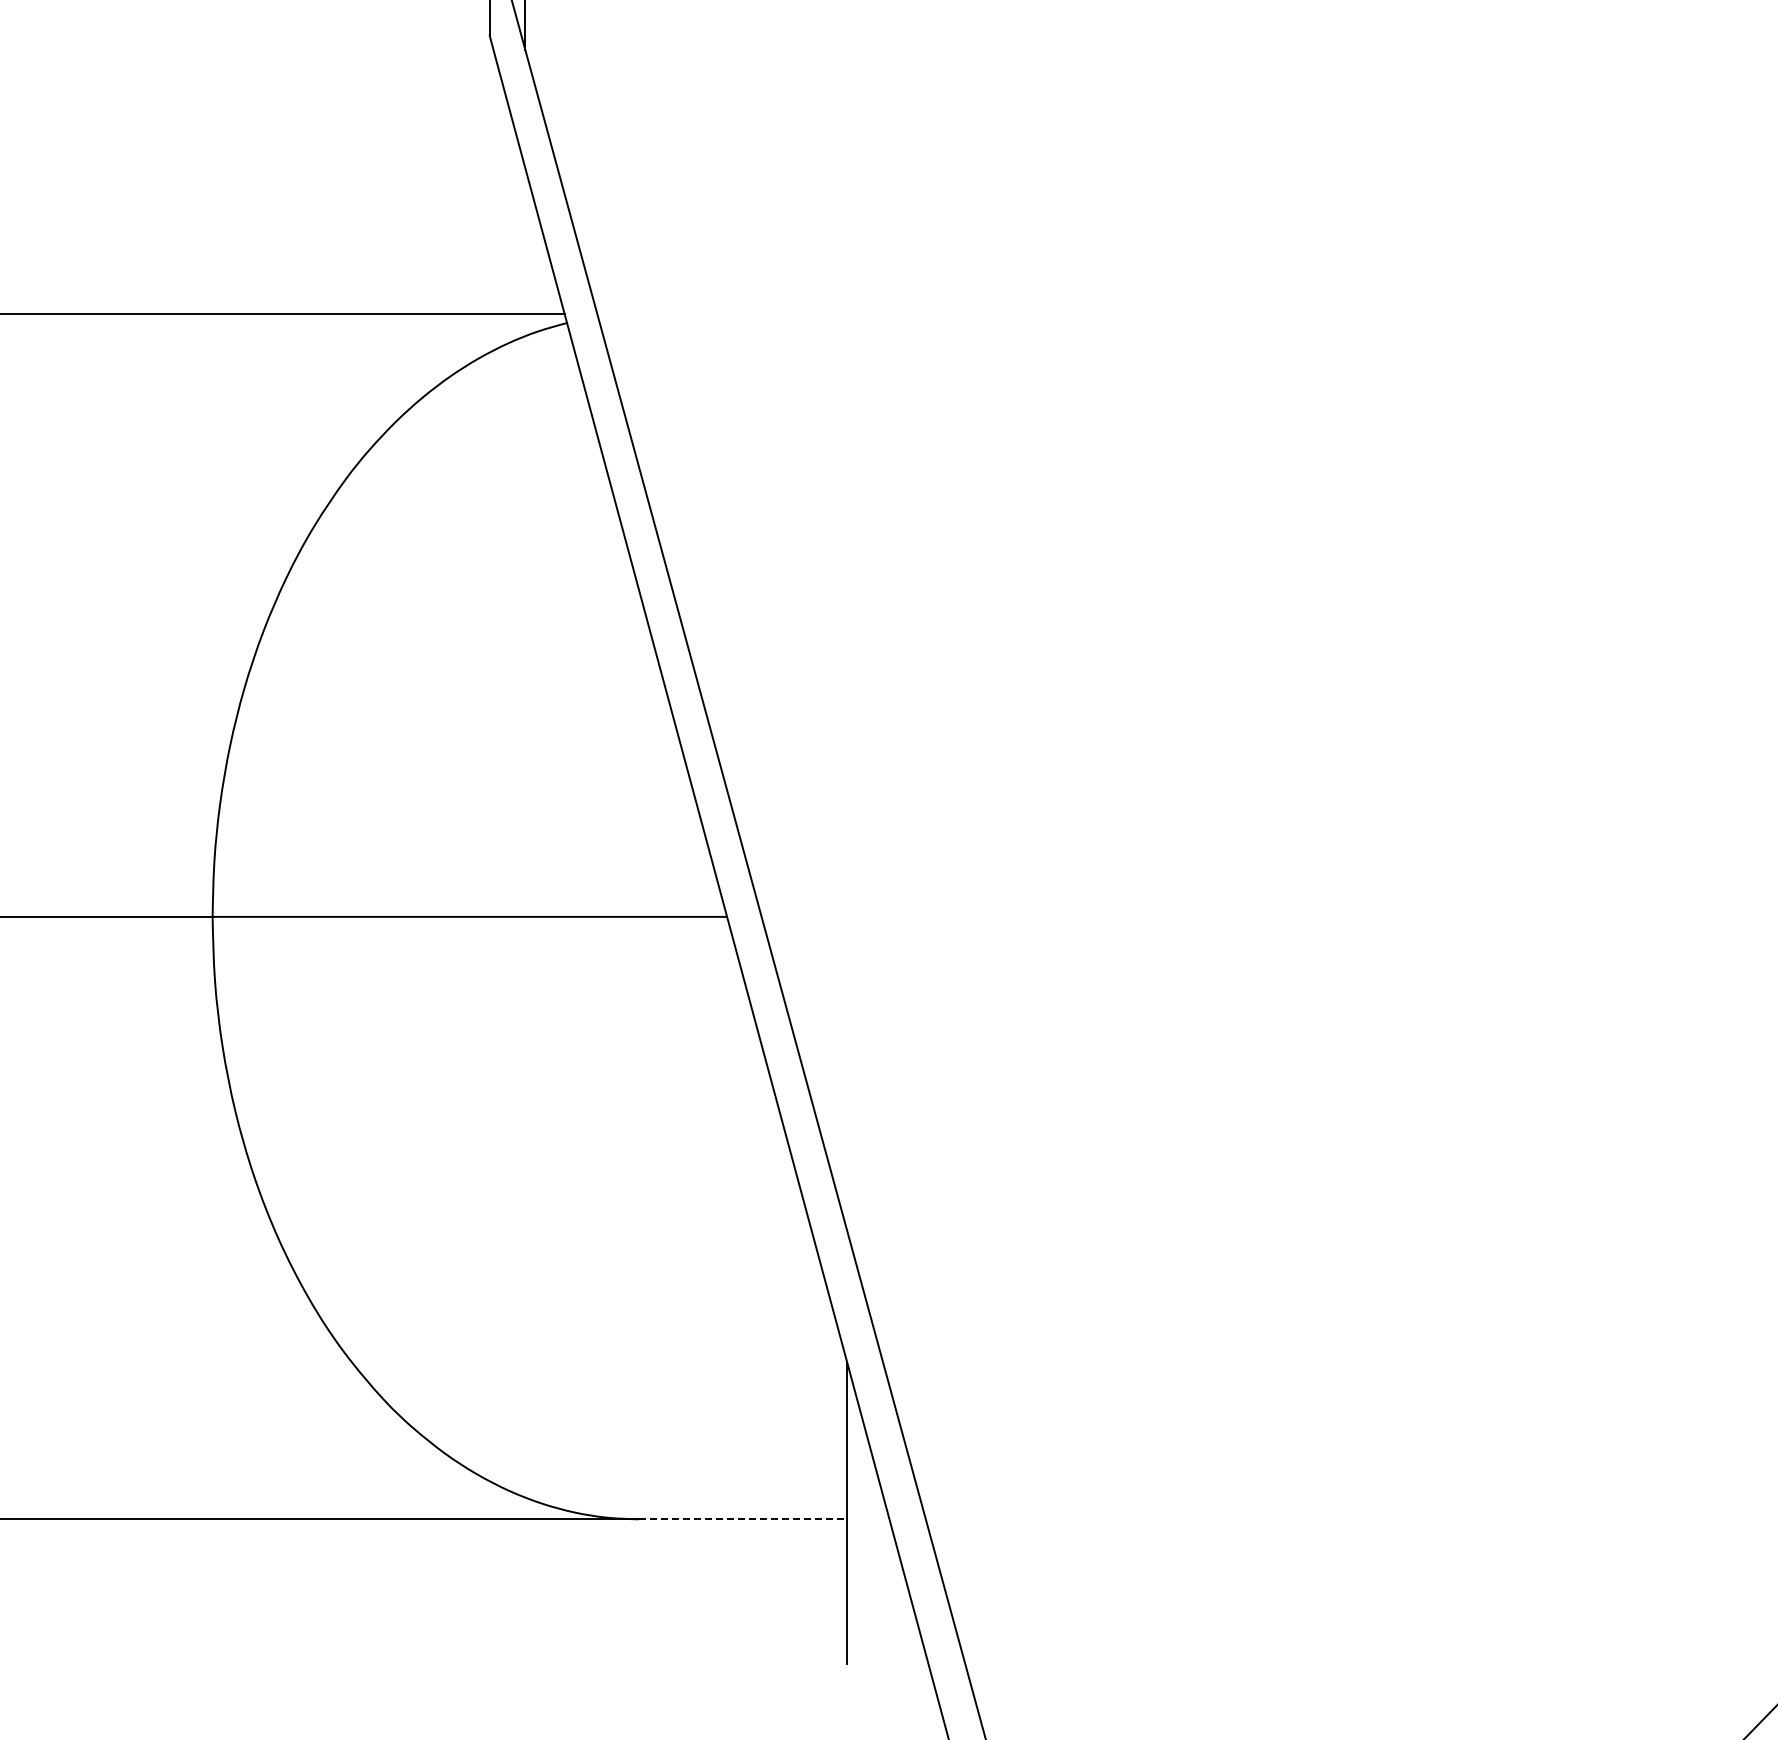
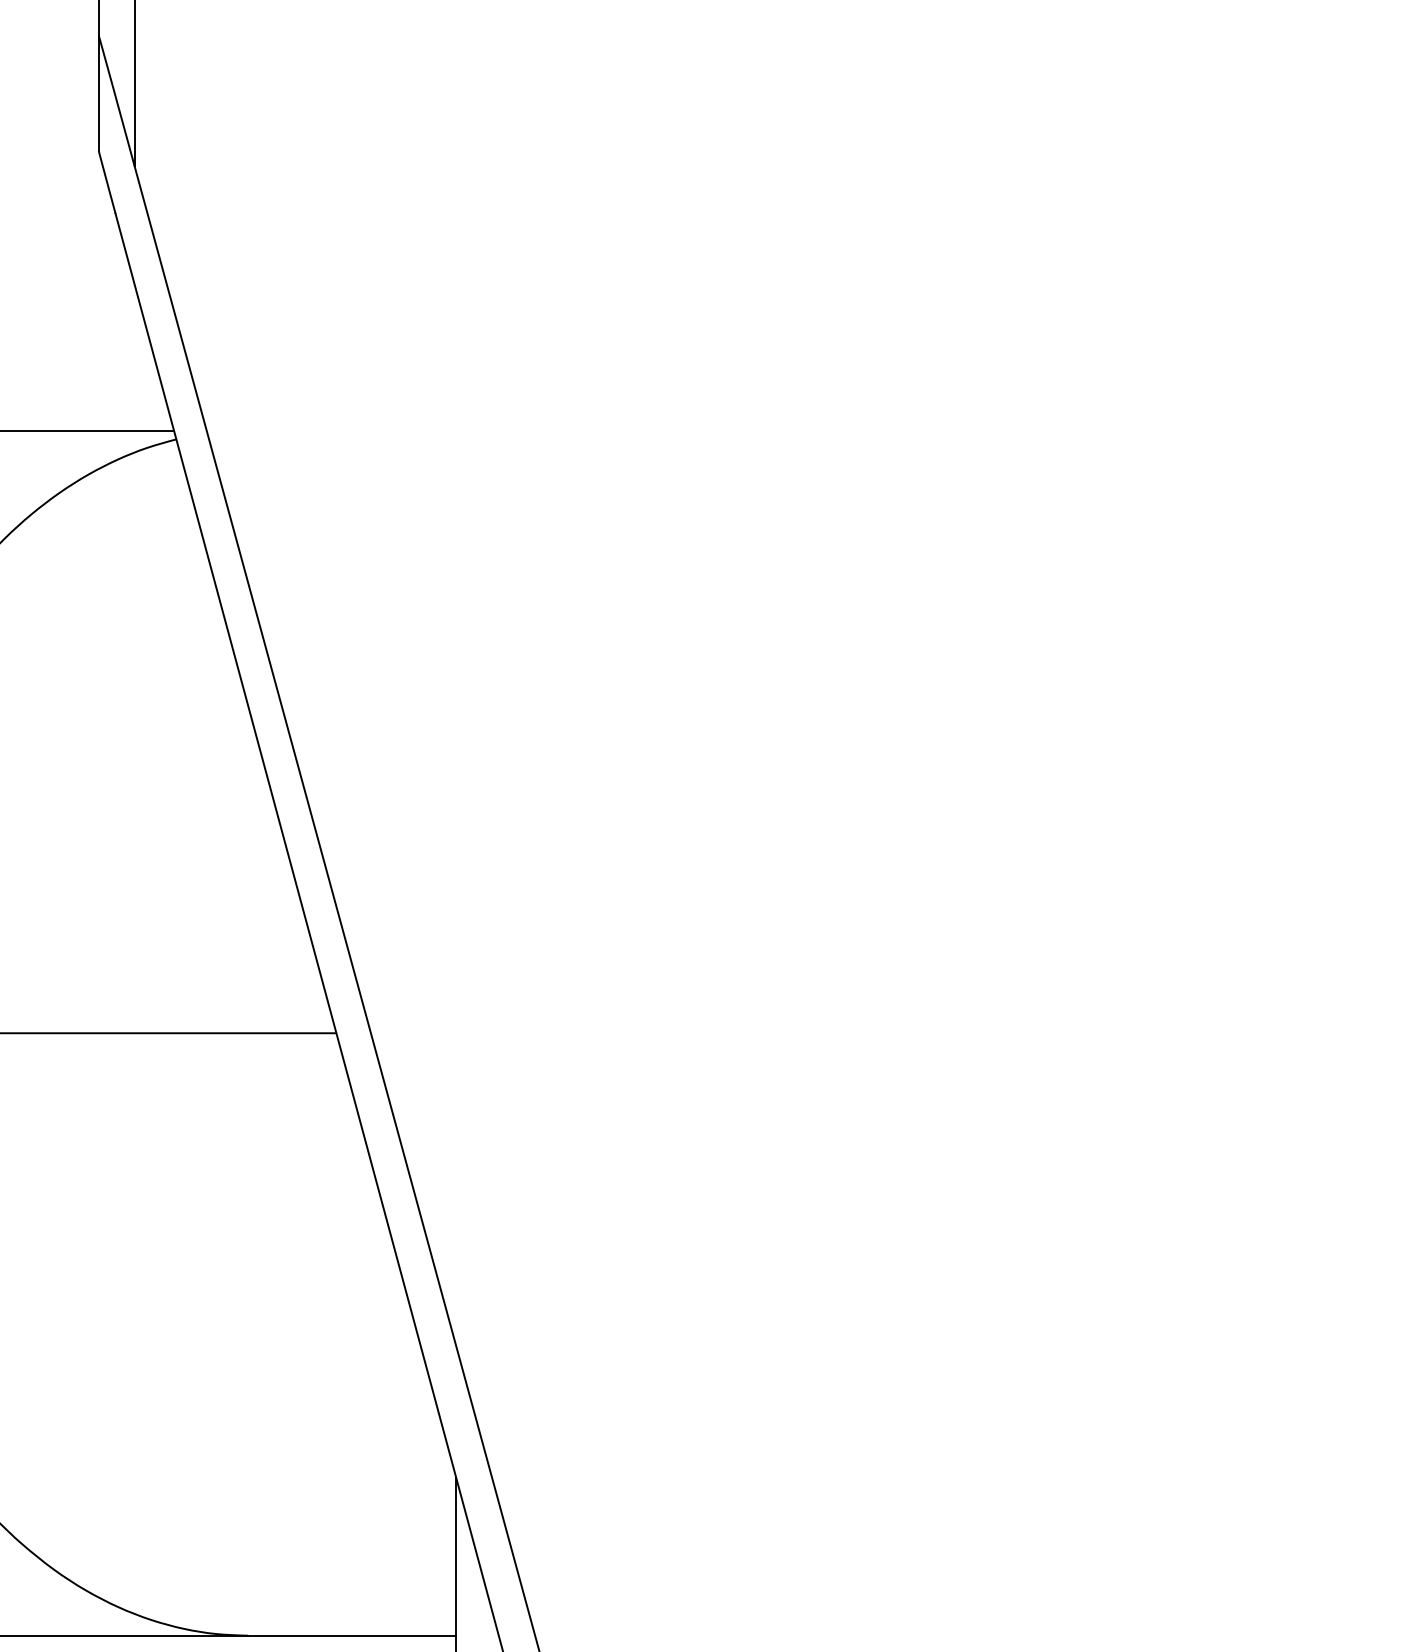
line: (743, 1519) -> (352, 1635), dashed -> solid

